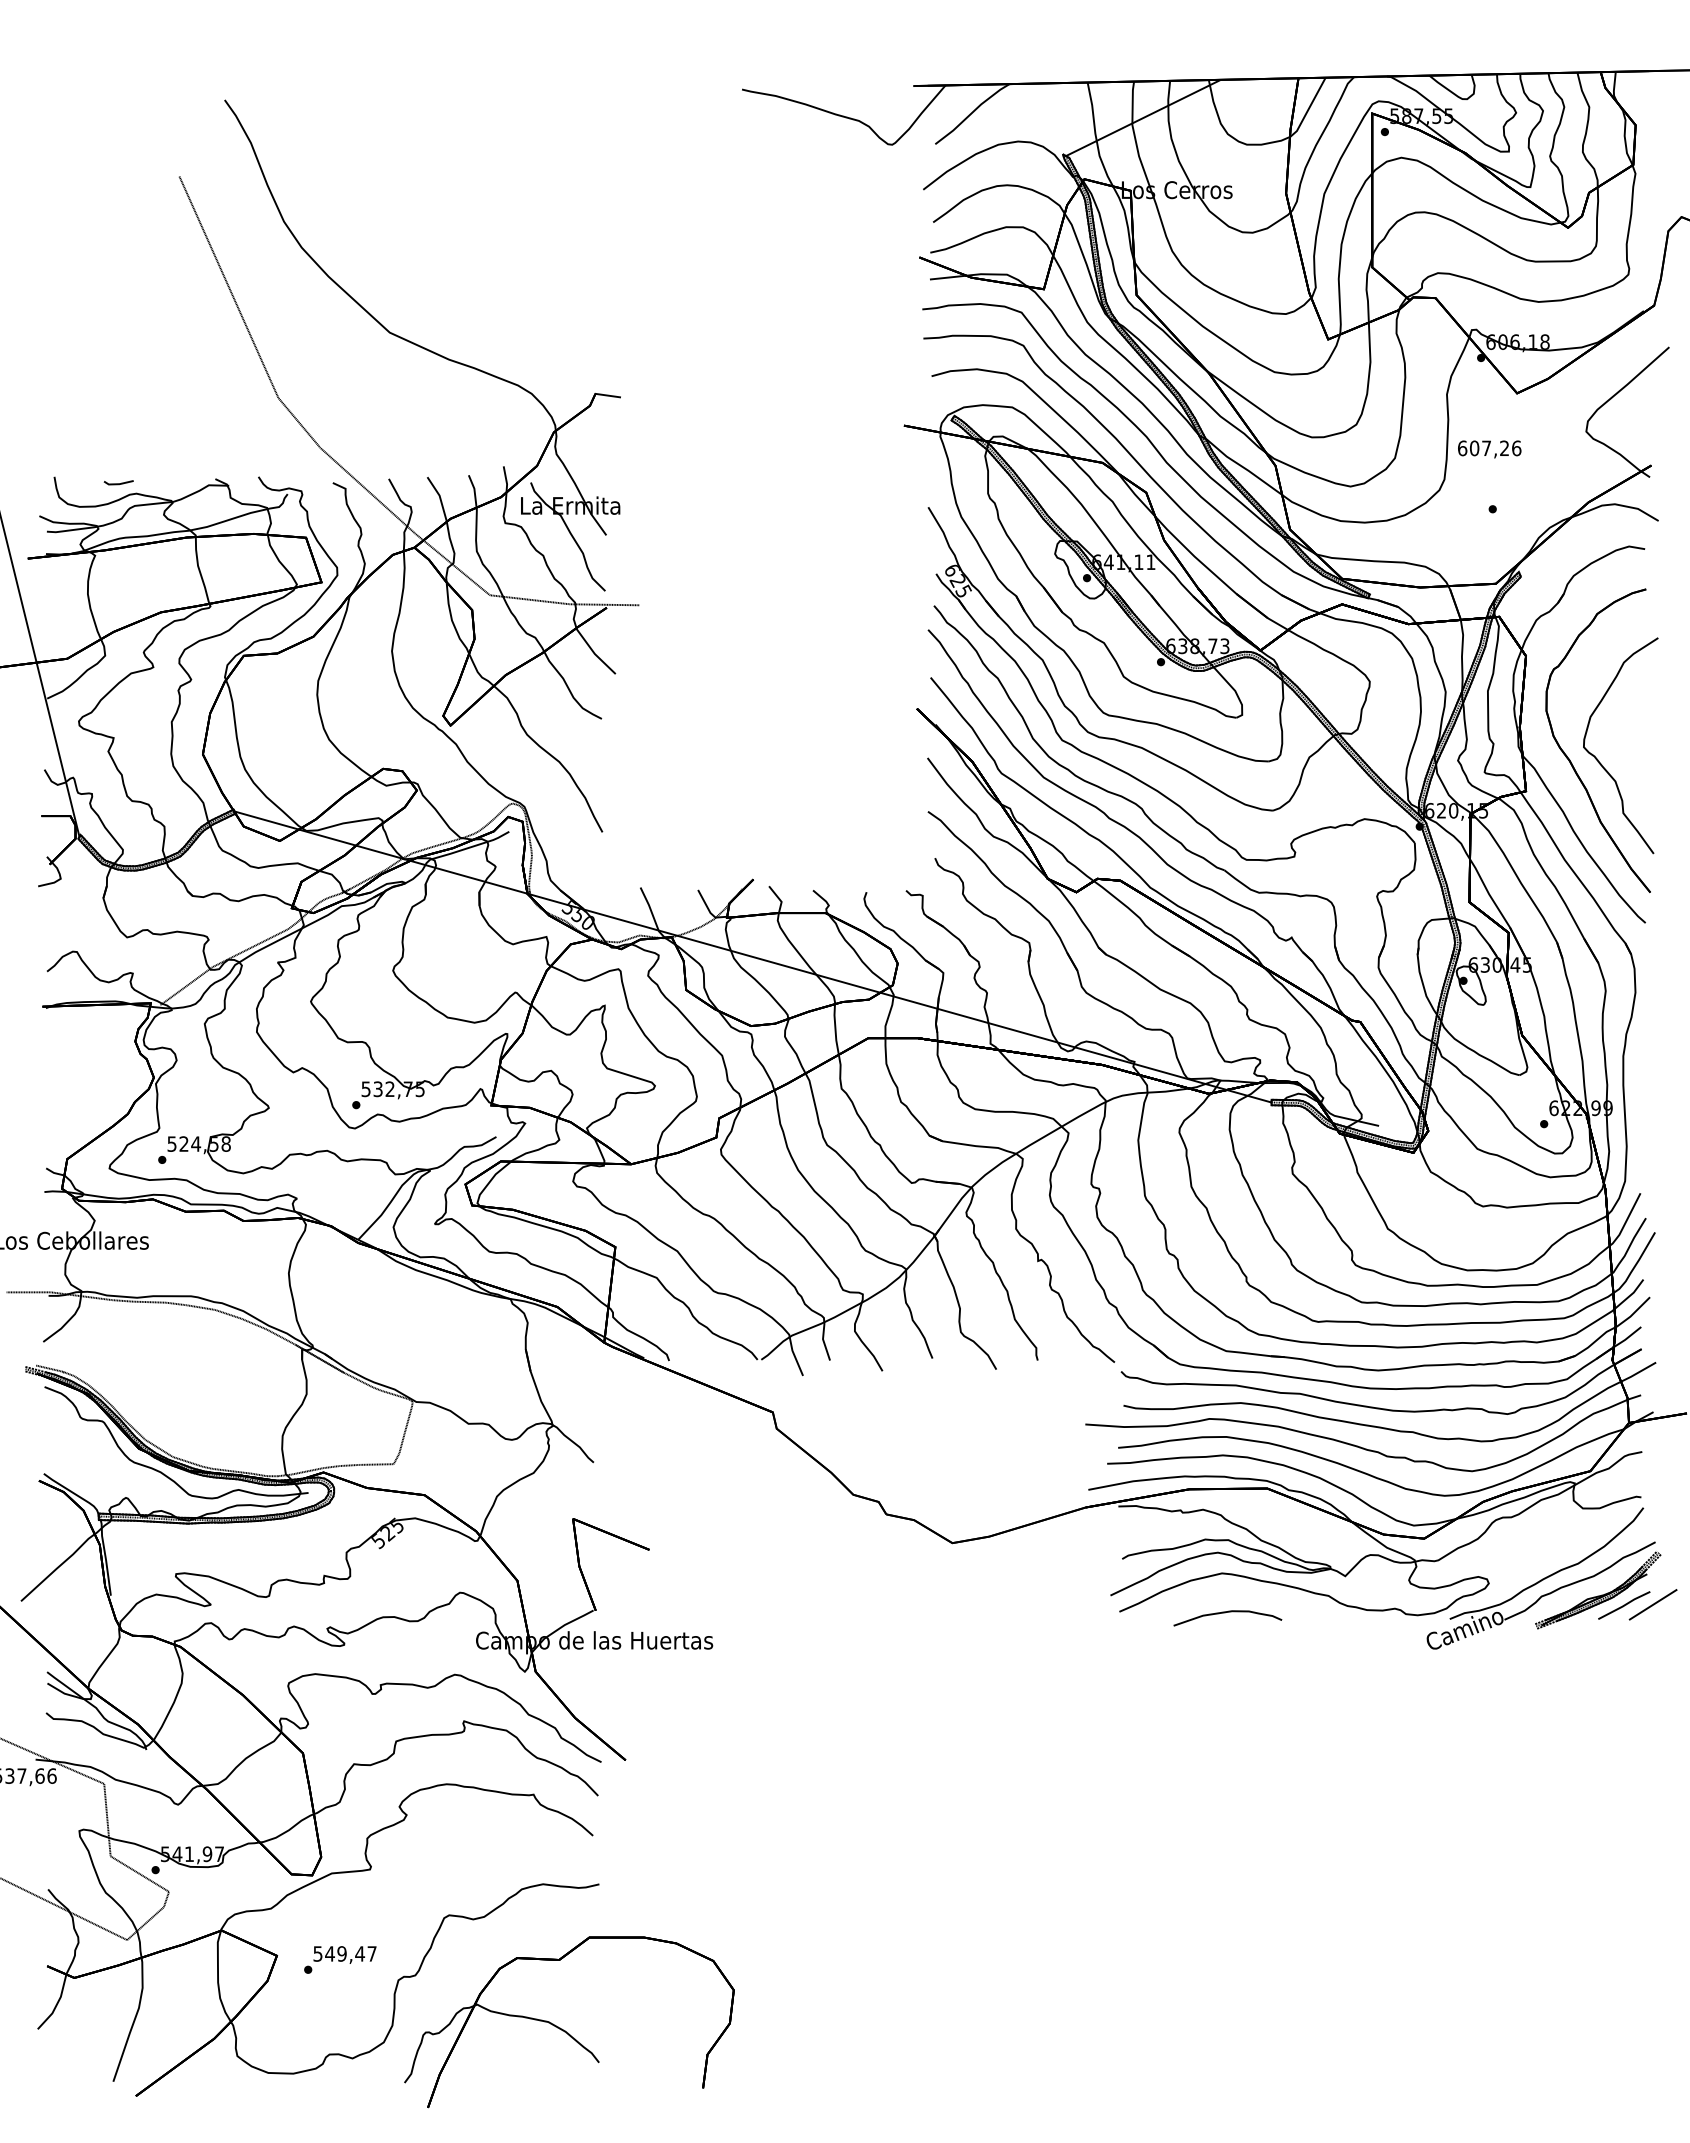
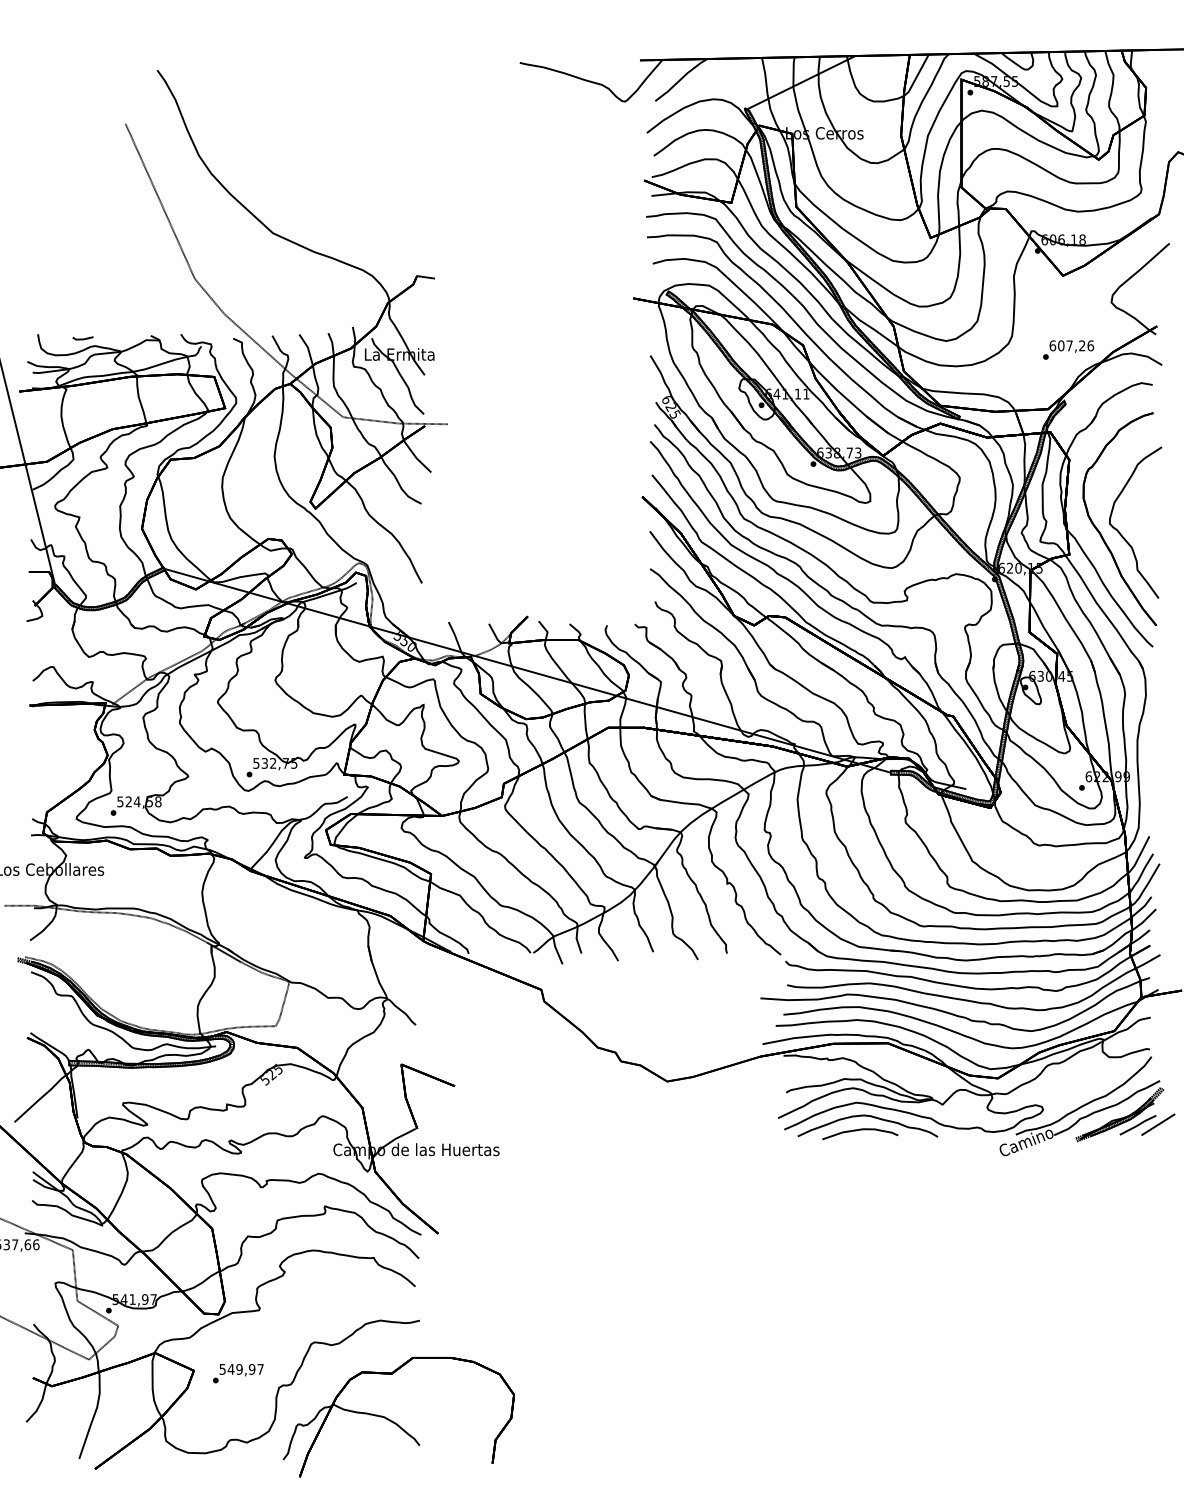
text: (1489, 449) -> (1071, 346), moved
curve: (1239, 1593) -> (868, 1116), added
text: (360, 1953) -> (252, 1369), 549,47 -> 549,97

